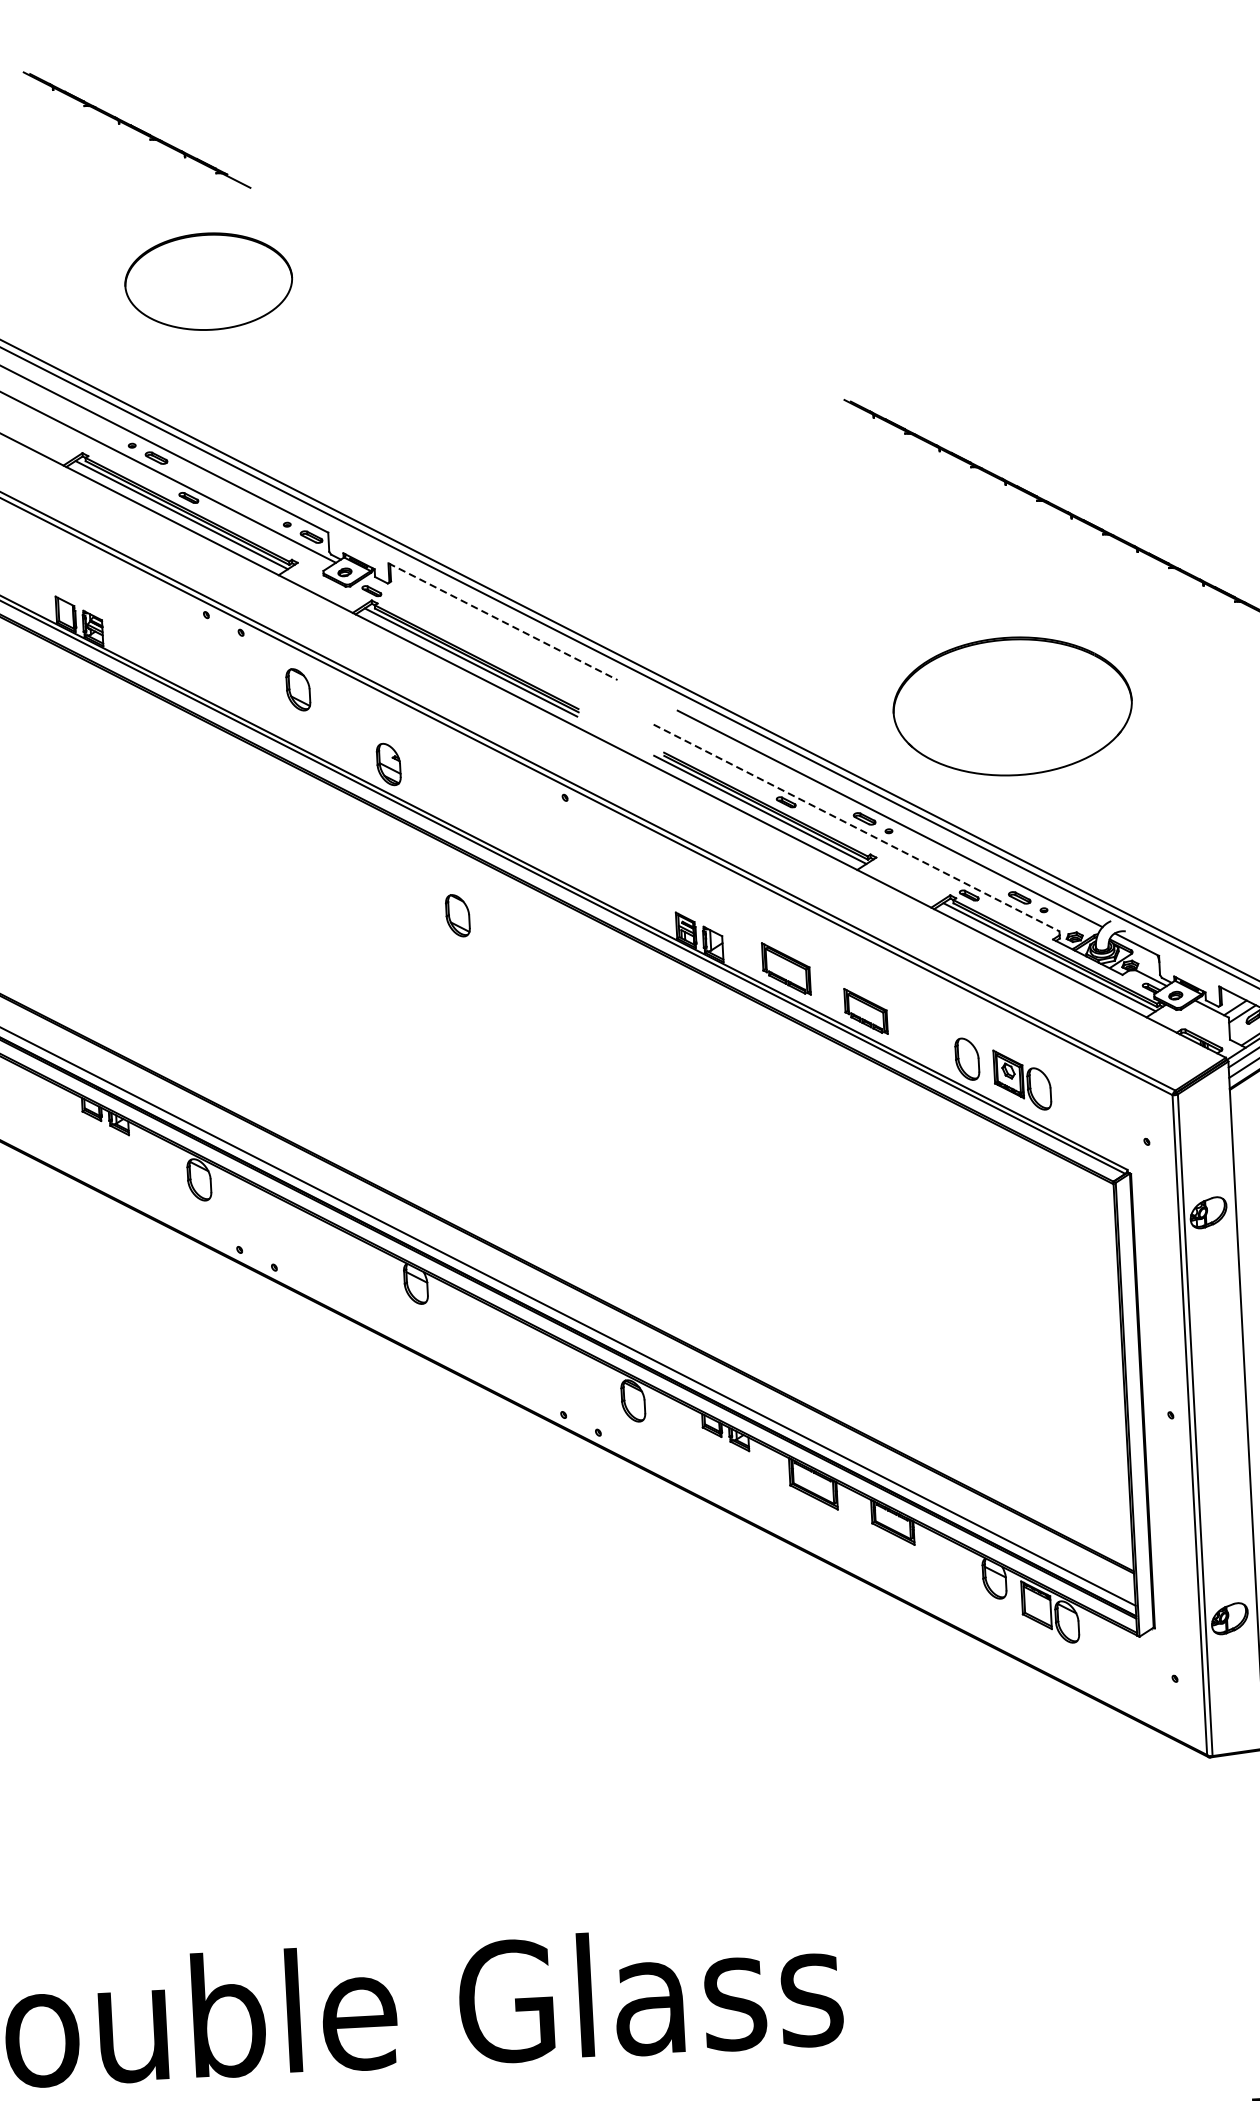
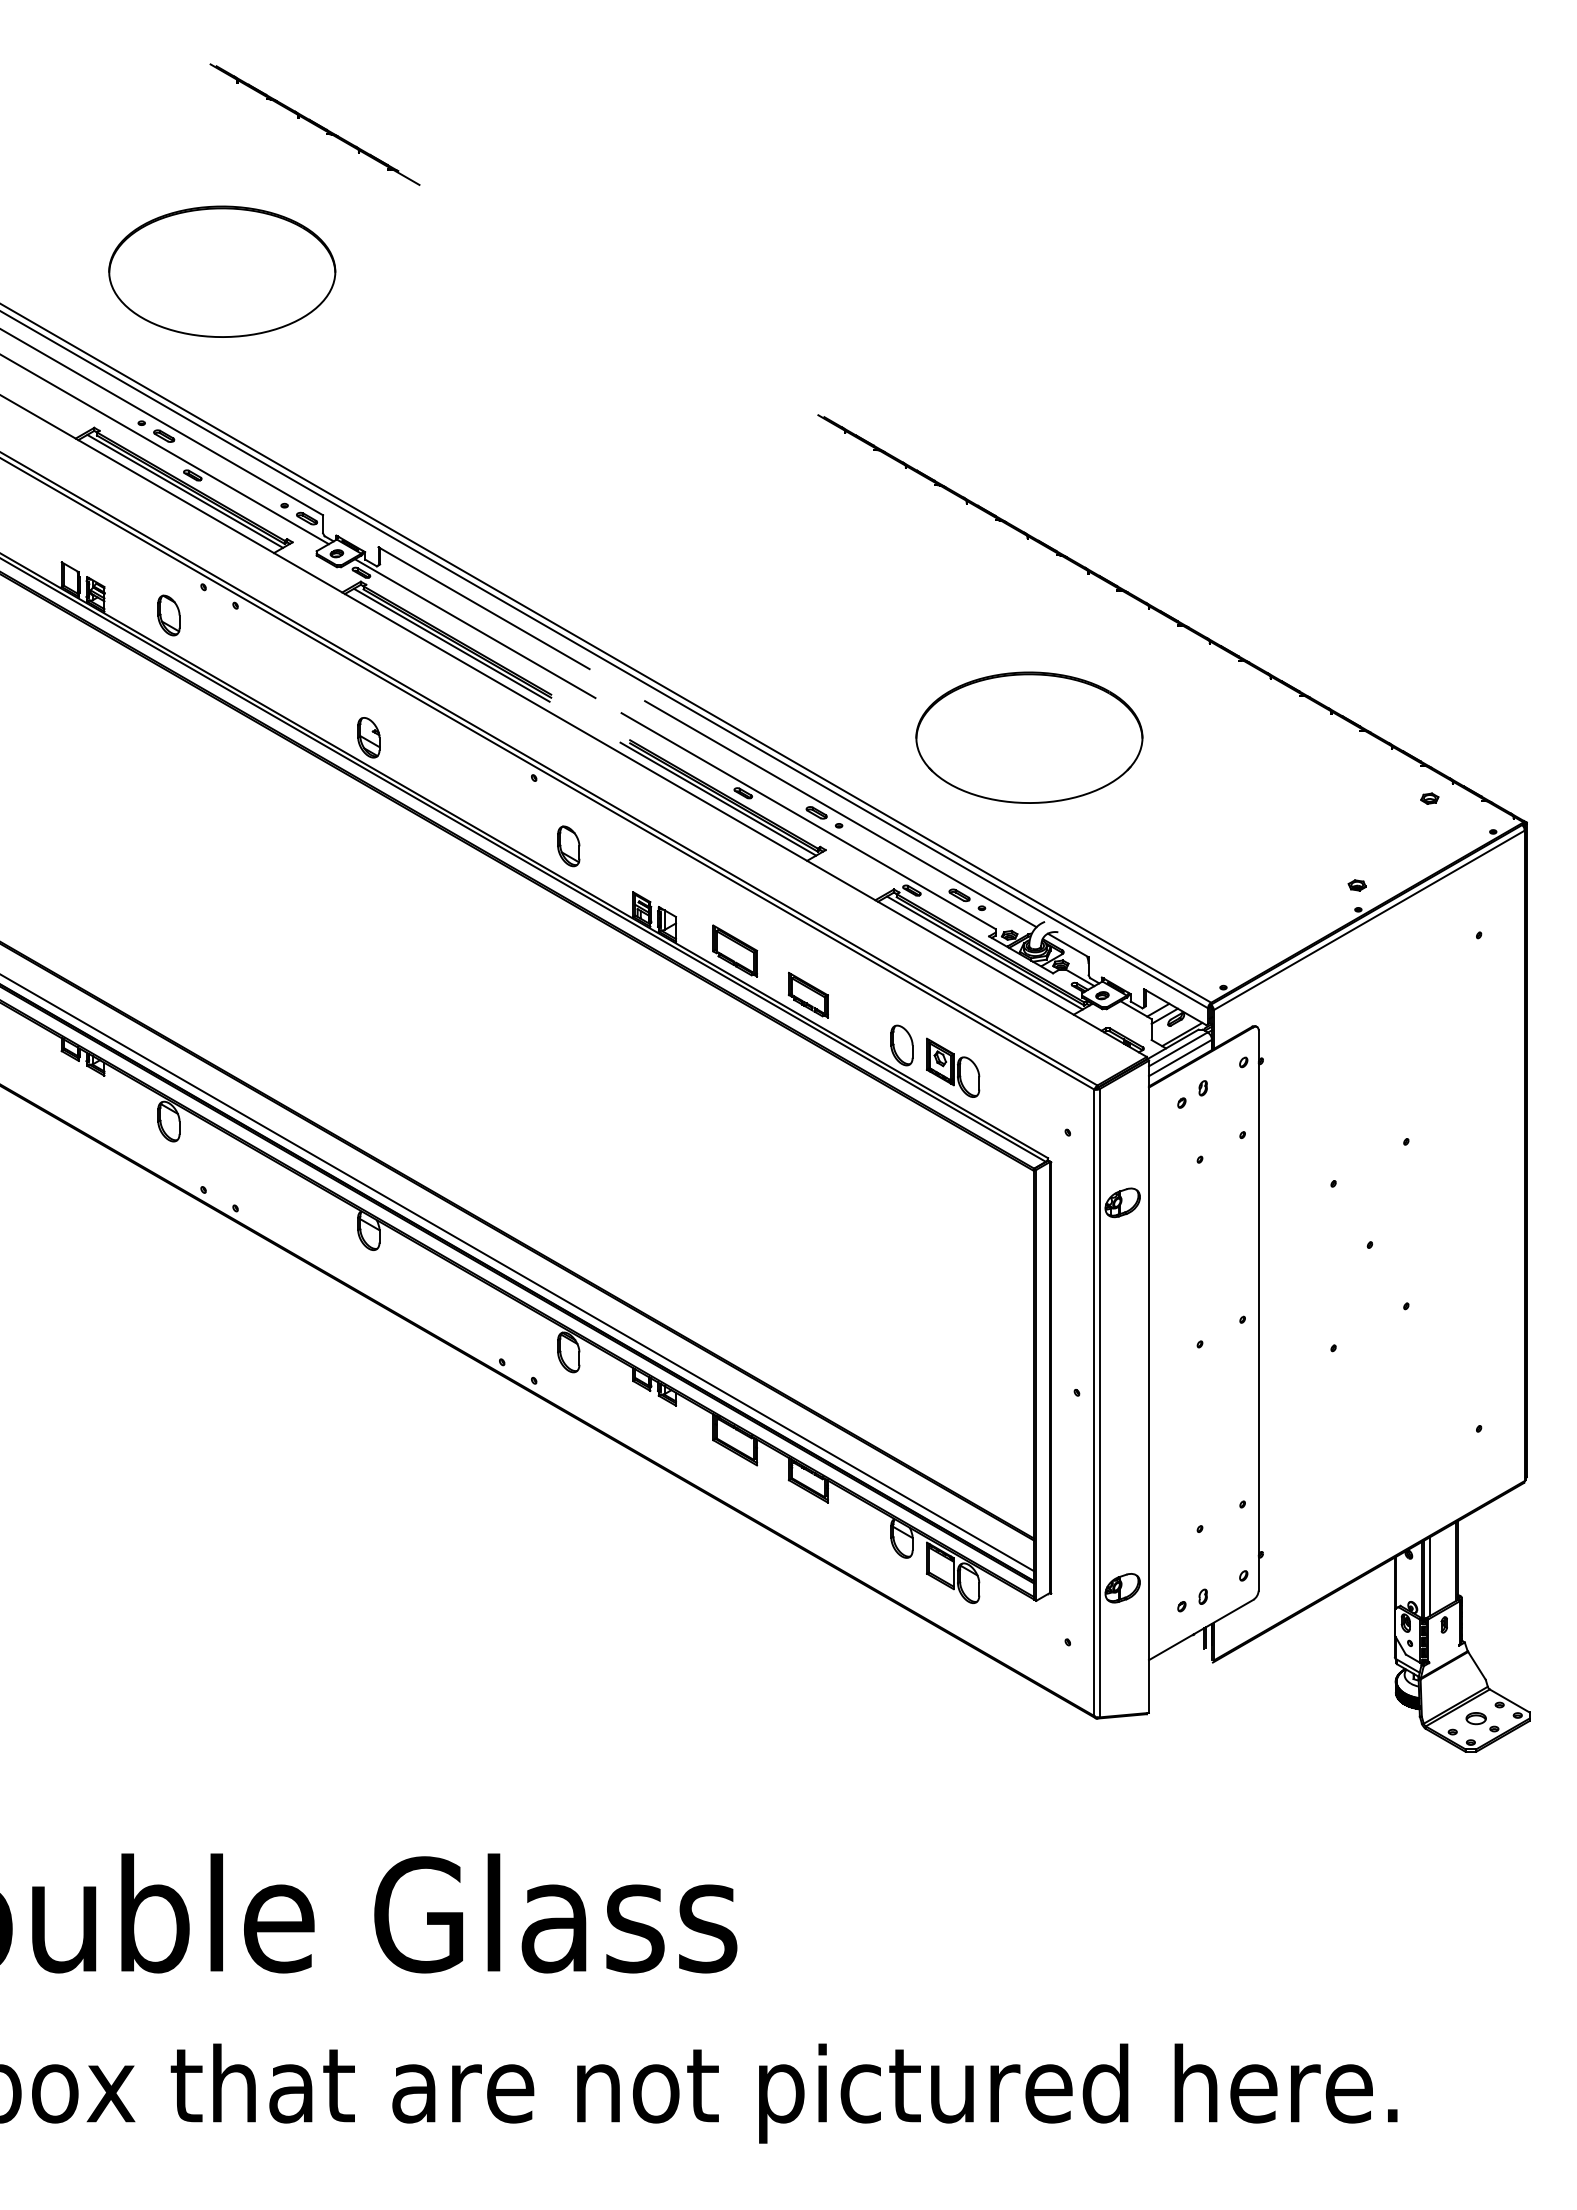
part: (136, 129) -> (314, 124), moved
part: (208, 281) -> (222, 271), size x1.43
line: (503, 621) -> (484, 608), dashed -> solid
line: (495, 643) -> (475, 628), added
part: (297, 689) -> (168, 615), moved
part: (1012, 706) -> (1029, 737), moved
line: (856, 828) -> (808, 821), dashed -> solid
part: (457, 915) -> (568, 846), moved

